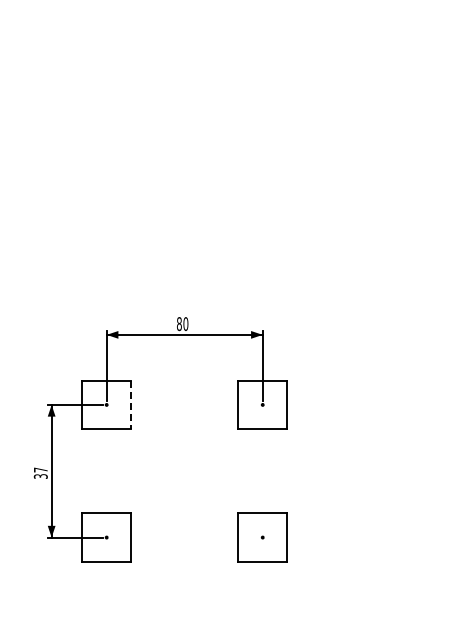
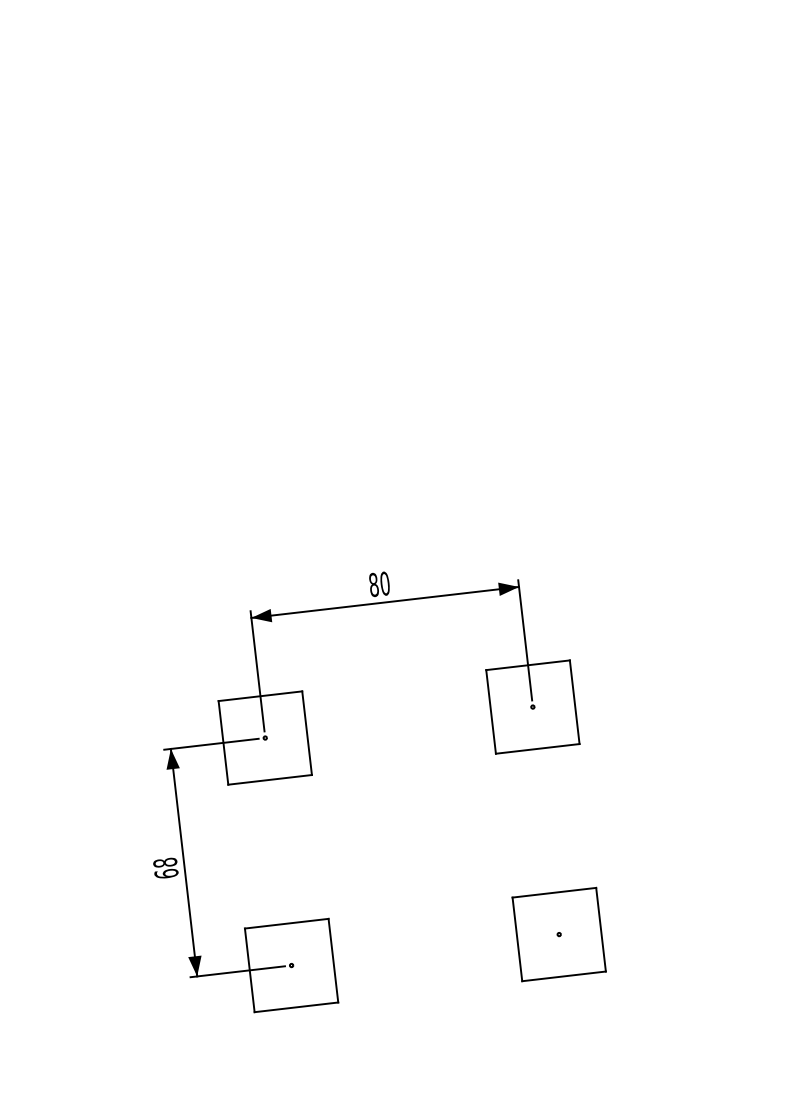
line: (131, 405) -> (307, 734), dashed -> solid
text: (40, 472) -> (165, 867), 37 -> 68

